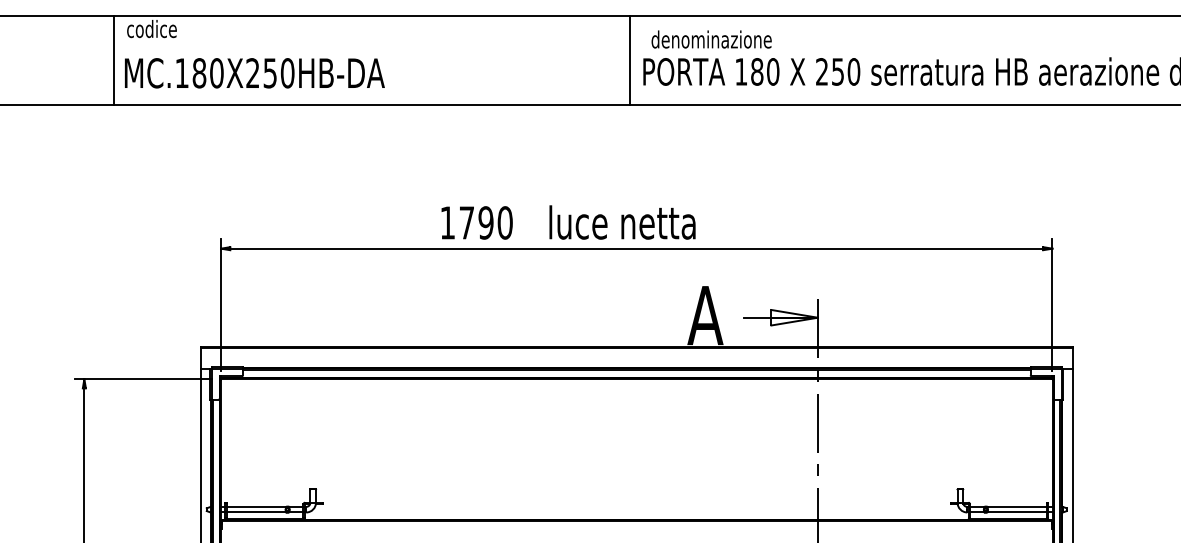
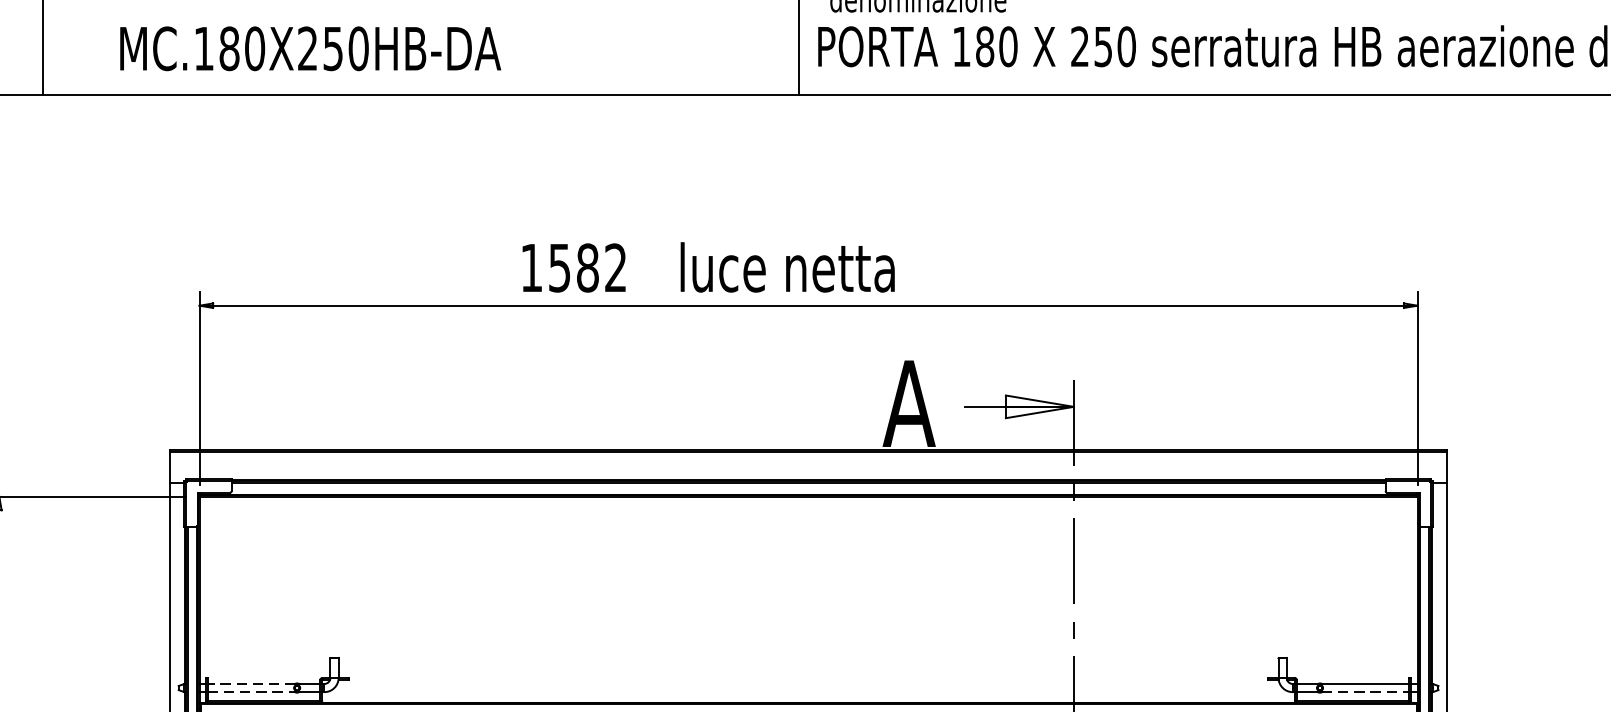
text: (254, 73) -> (310, 49), moved
text: (485, 222) -> (586, 267), 1790 -> 1582
line: (256, 506) -> (251, 683), solid -> dashed
line: (256, 512) -> (251, 692), solid -> dashed
line: (1017, 512) -> (1366, 692), solid -> dashed

